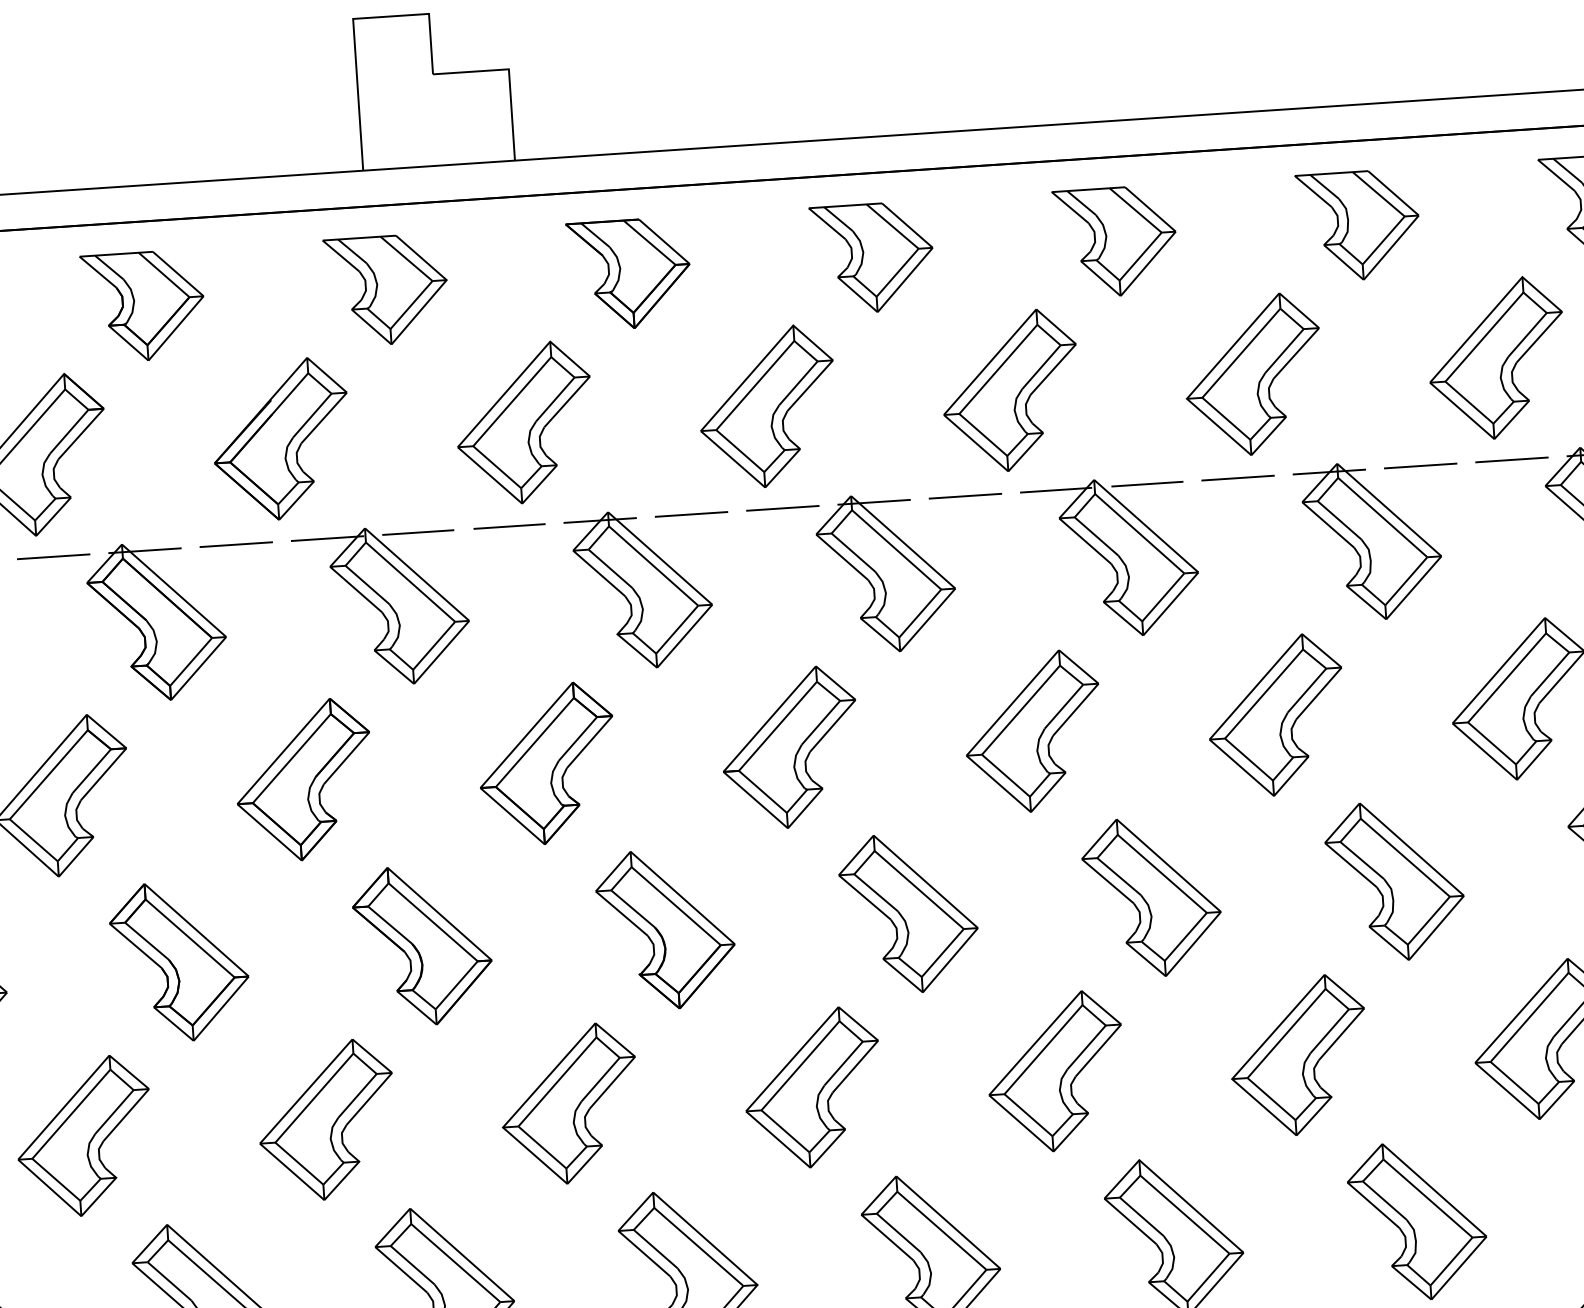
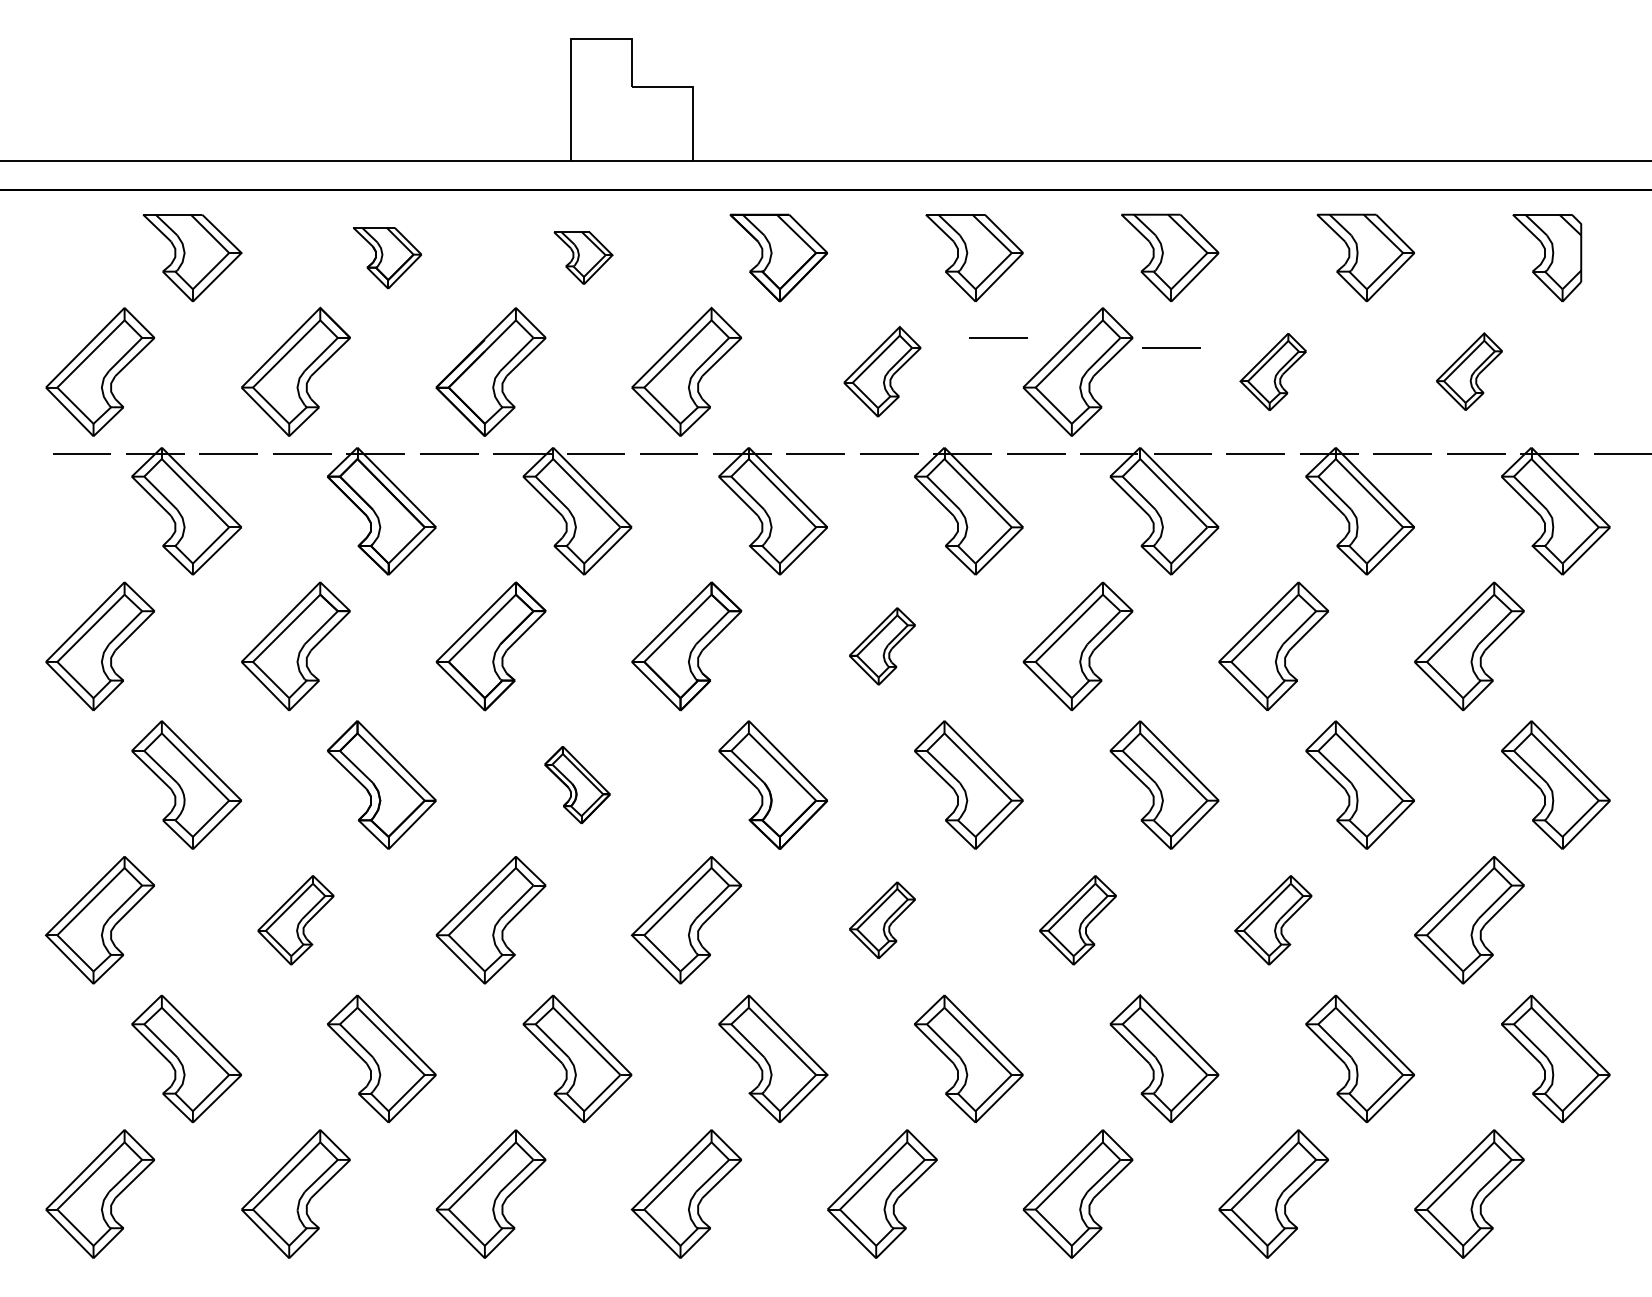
part: (387, 290) -> (583, 258), size x0.6
part: (143, 307) -> (387, 258), size x0.7
line: (1124, 352) -> (1171, 347), added
line: (909, 354) -> (998, 337), added
part: (1496, 358) -> (1469, 371), size x0.6
part: (1252, 374) -> (1272, 371), size x0.6
part: (767, 406) -> (882, 371), size x0.7
part: (790, 748) -> (882, 646), size x0.6
part: (422, 944) -> (577, 784), size x0.6
part: (1297, 1056) -> (1272, 920), size x0.7
part: (1055, 1072) -> (1077, 920), size x0.7
part: (813, 1088) -> (882, 920), size x0.6
part: (83, 1136) -> (295, 920), size x0.7

